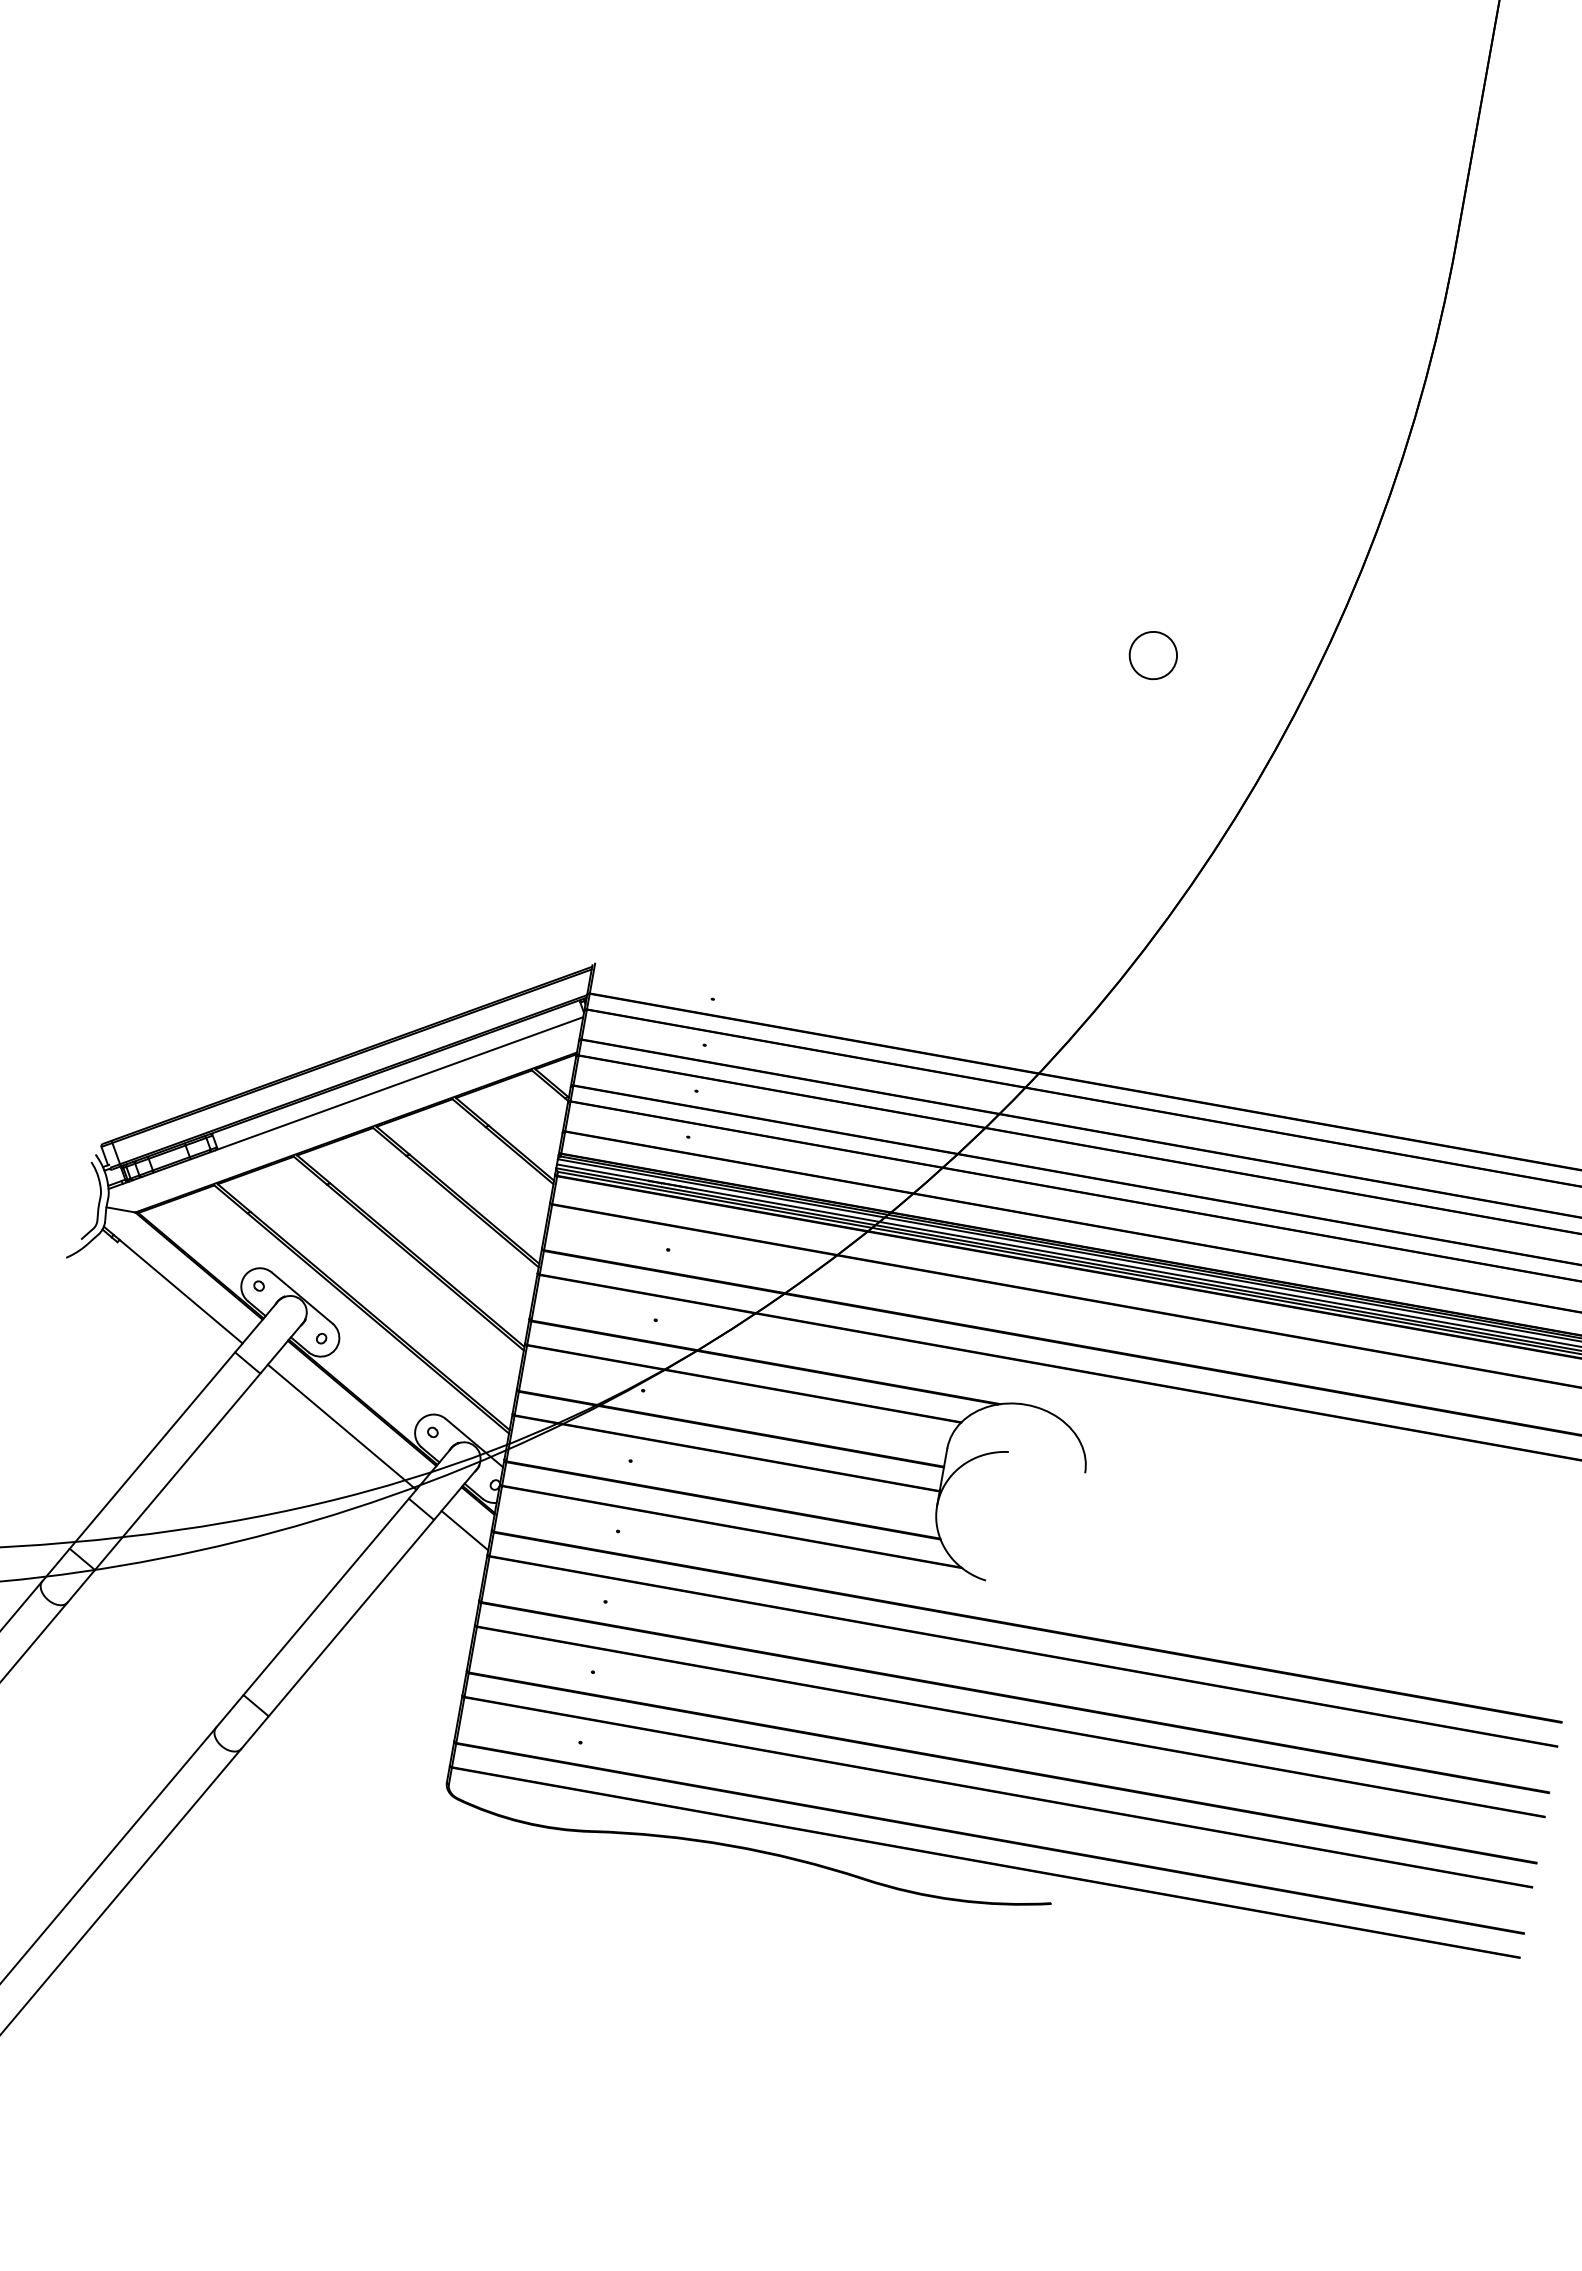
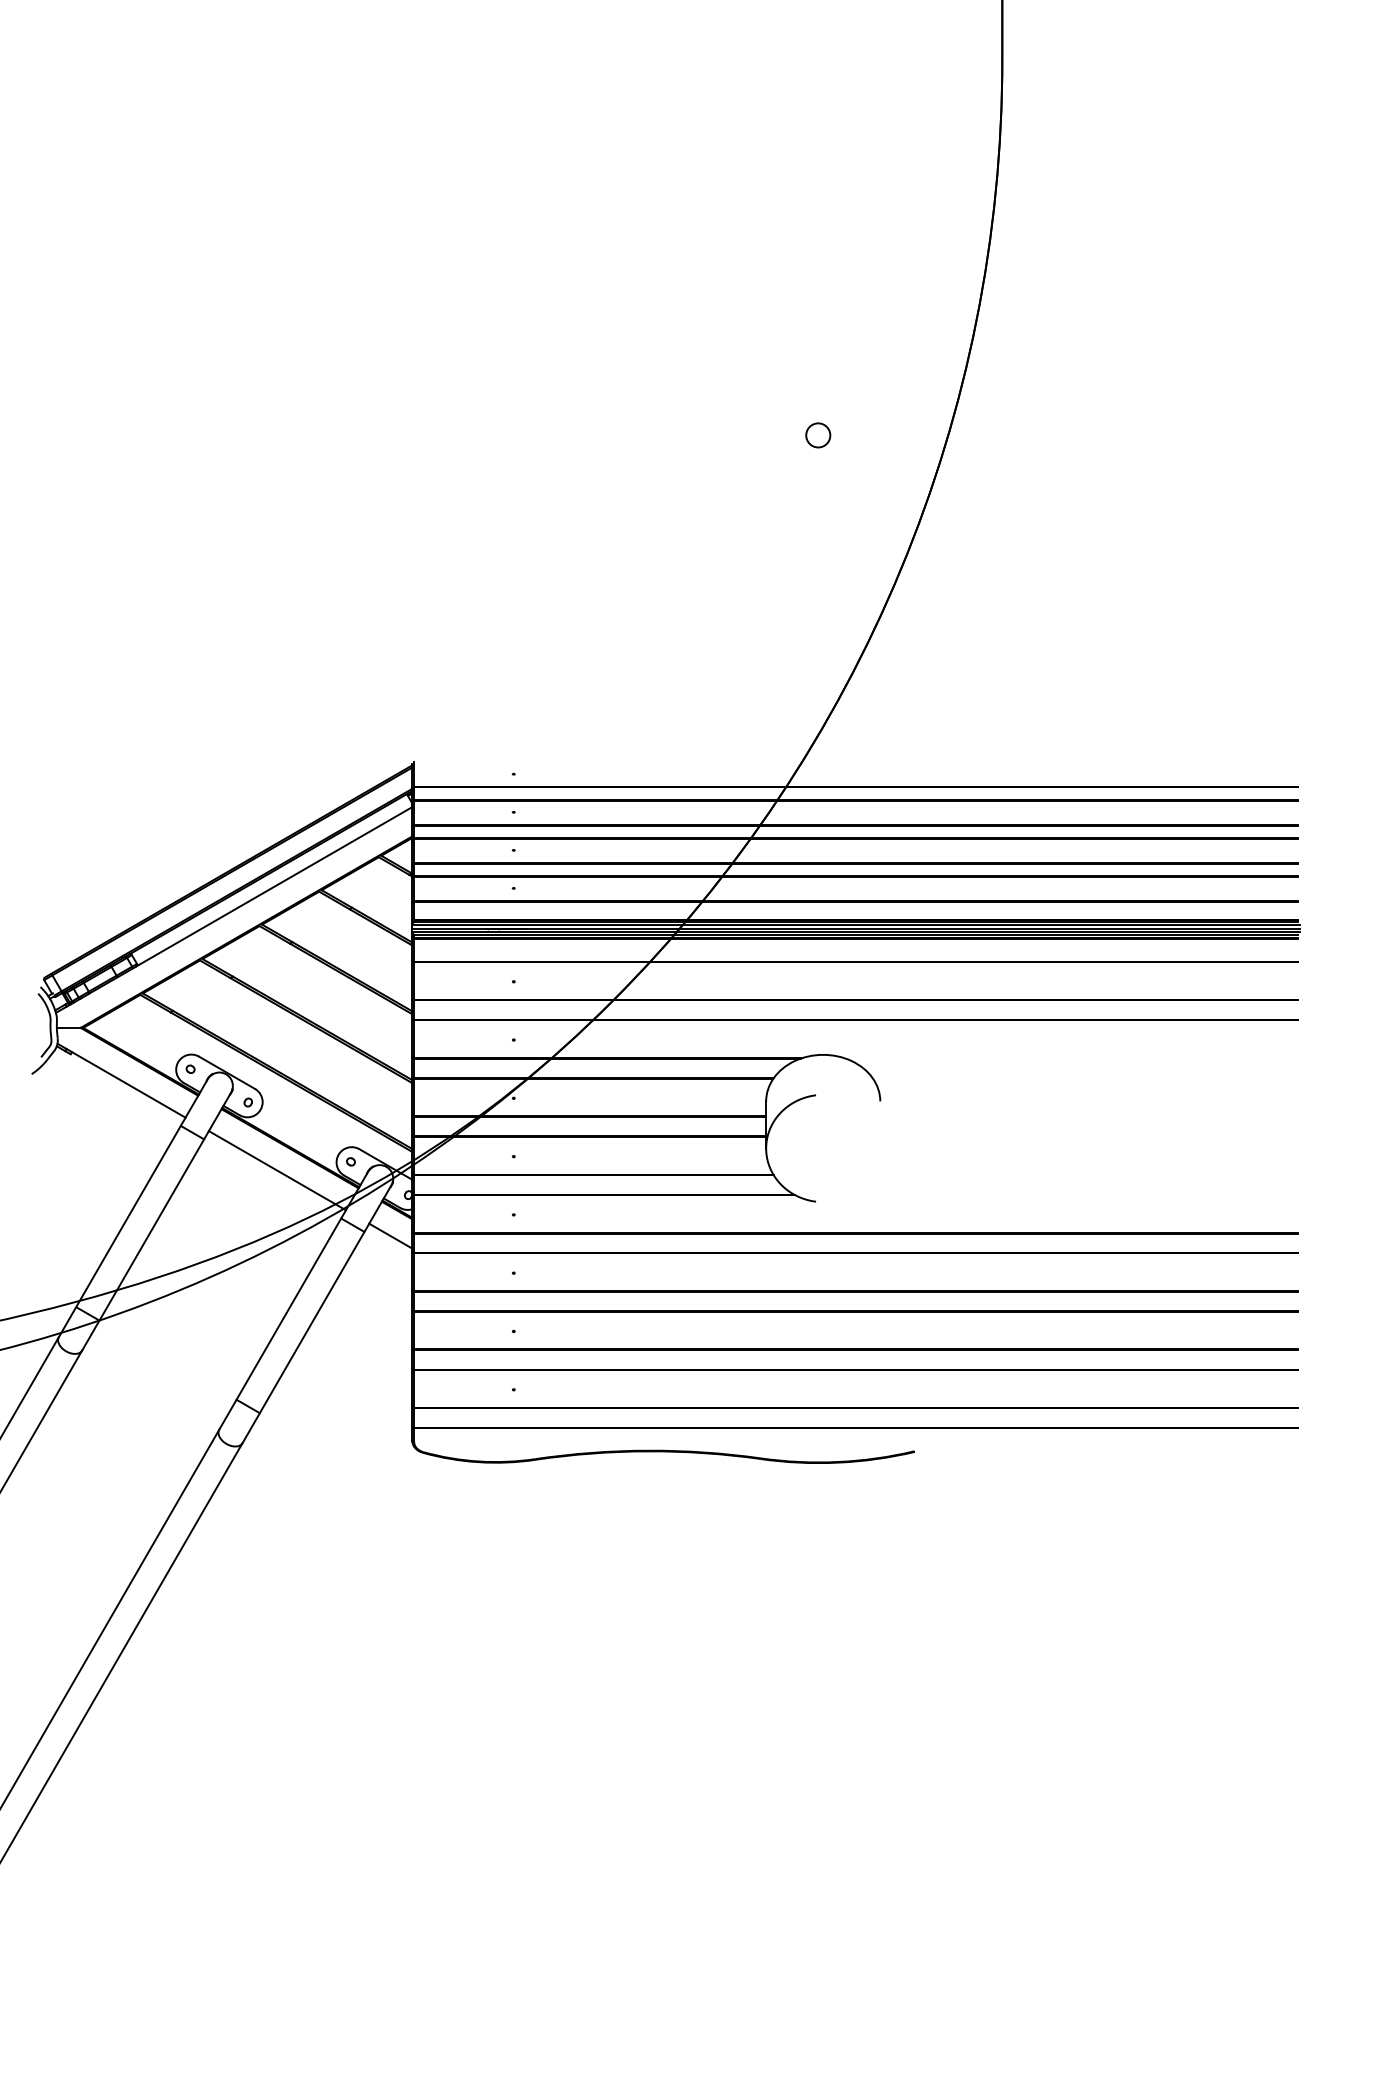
circle: (1153, 655) -> (818, 435), size x0.62

